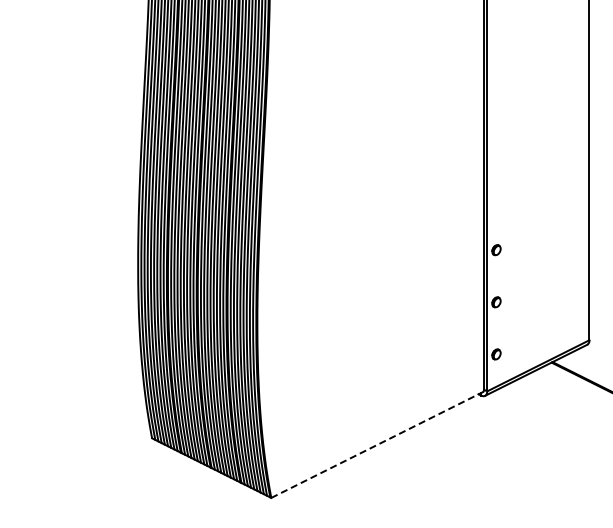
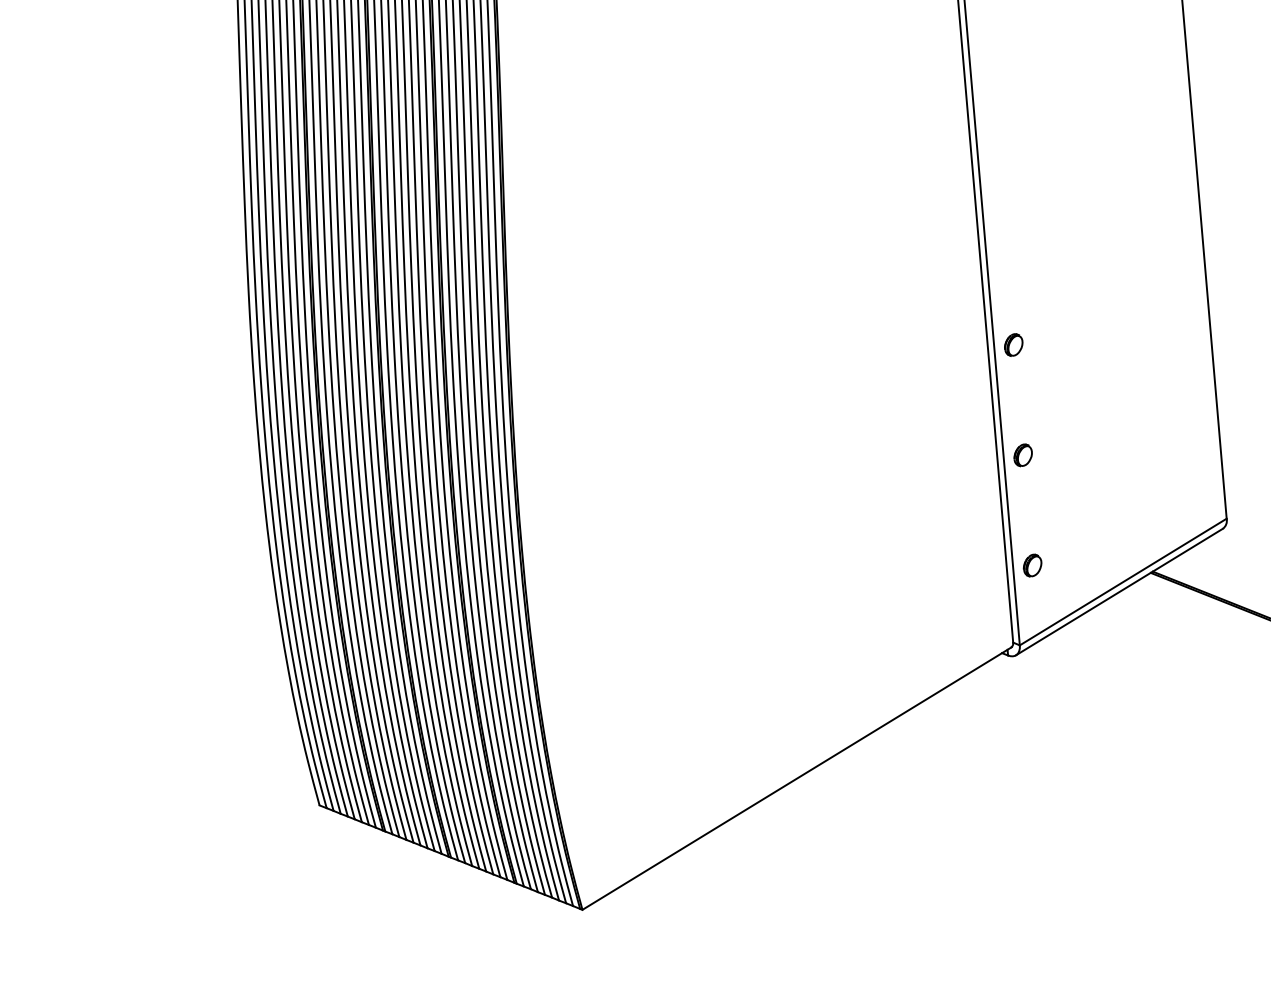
line: (377, 444) -> (797, 777), dashed -> solid

